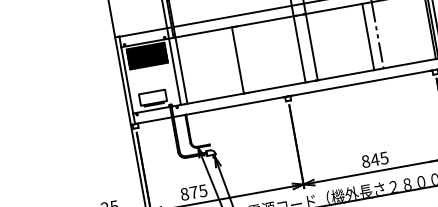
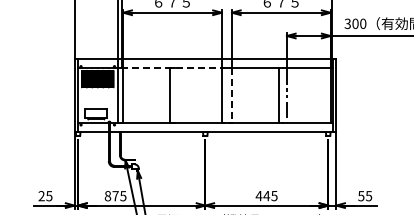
line: (233, 27) -> (171, 68), solid -> dashed
line: (312, 46) -> (232, 95), solid -> dashed
text: (365, 160) -> (258, 195), 845 -> 445

